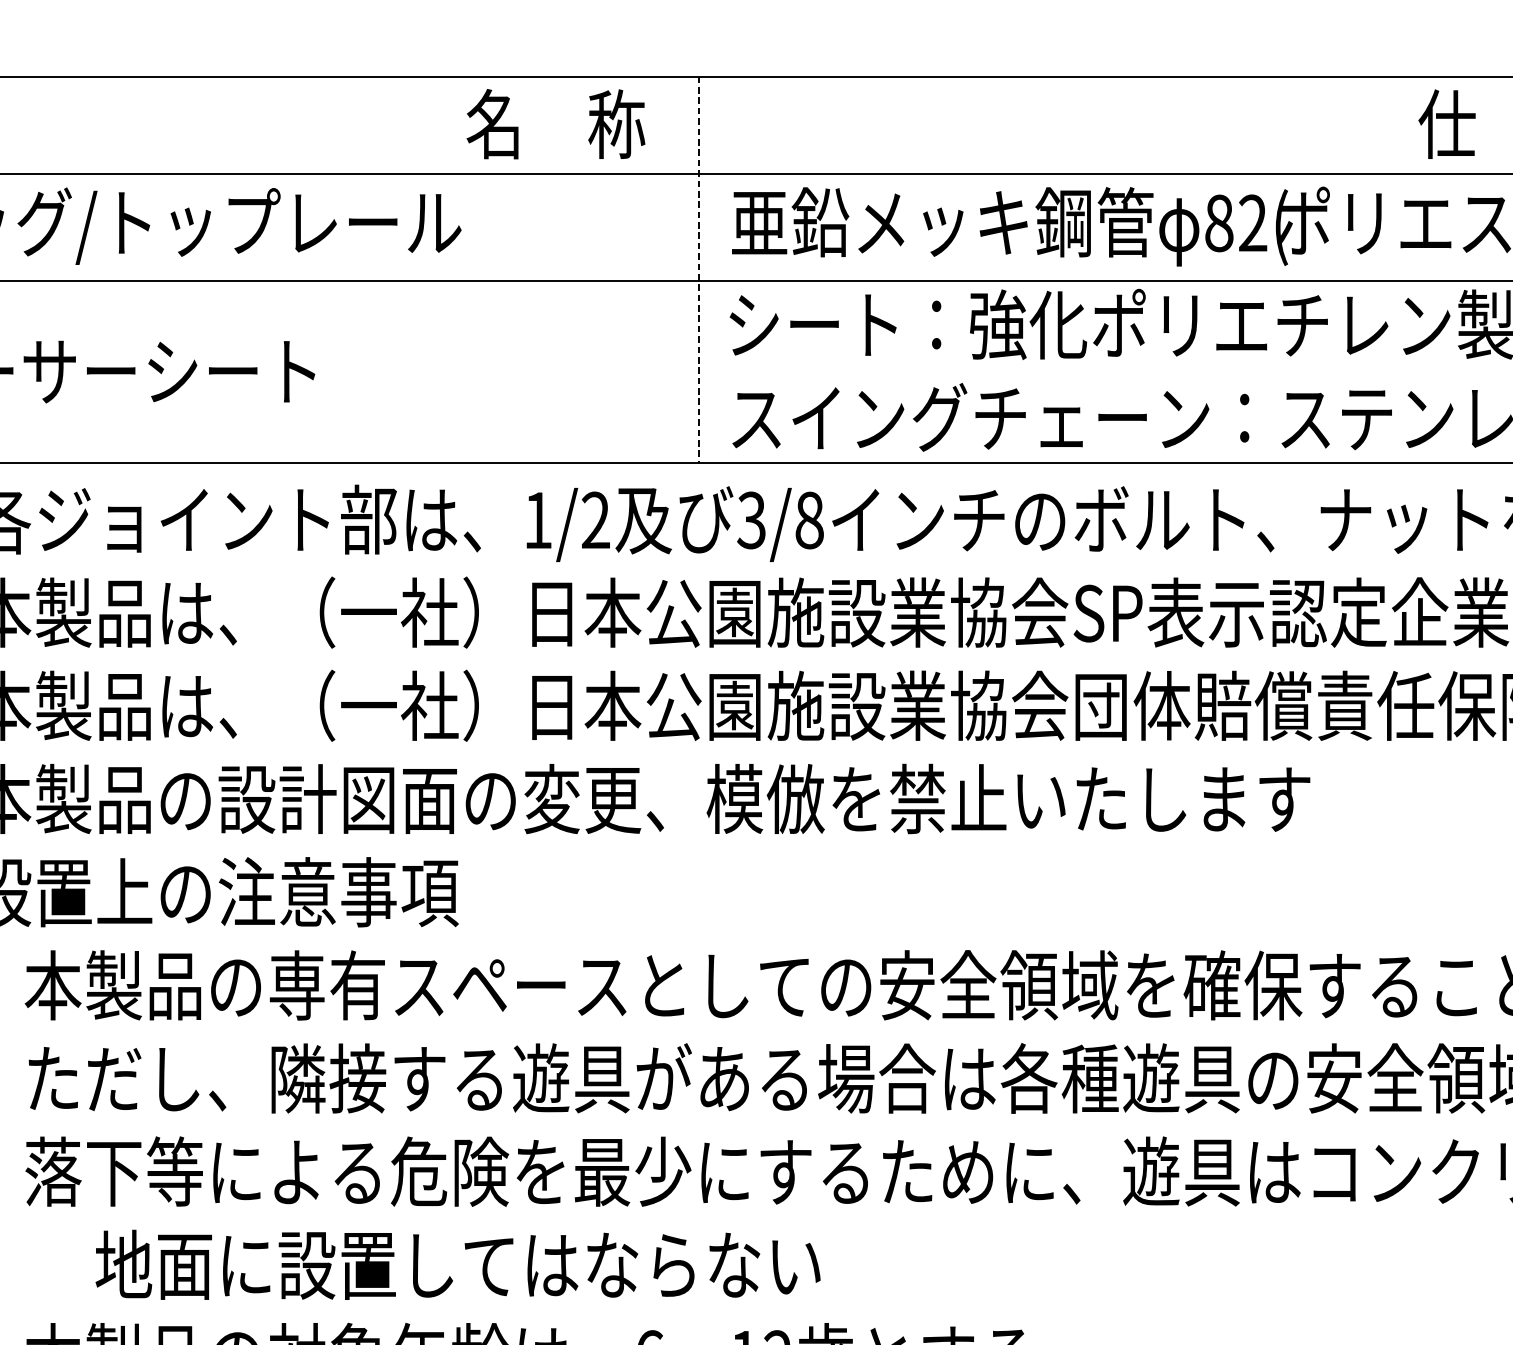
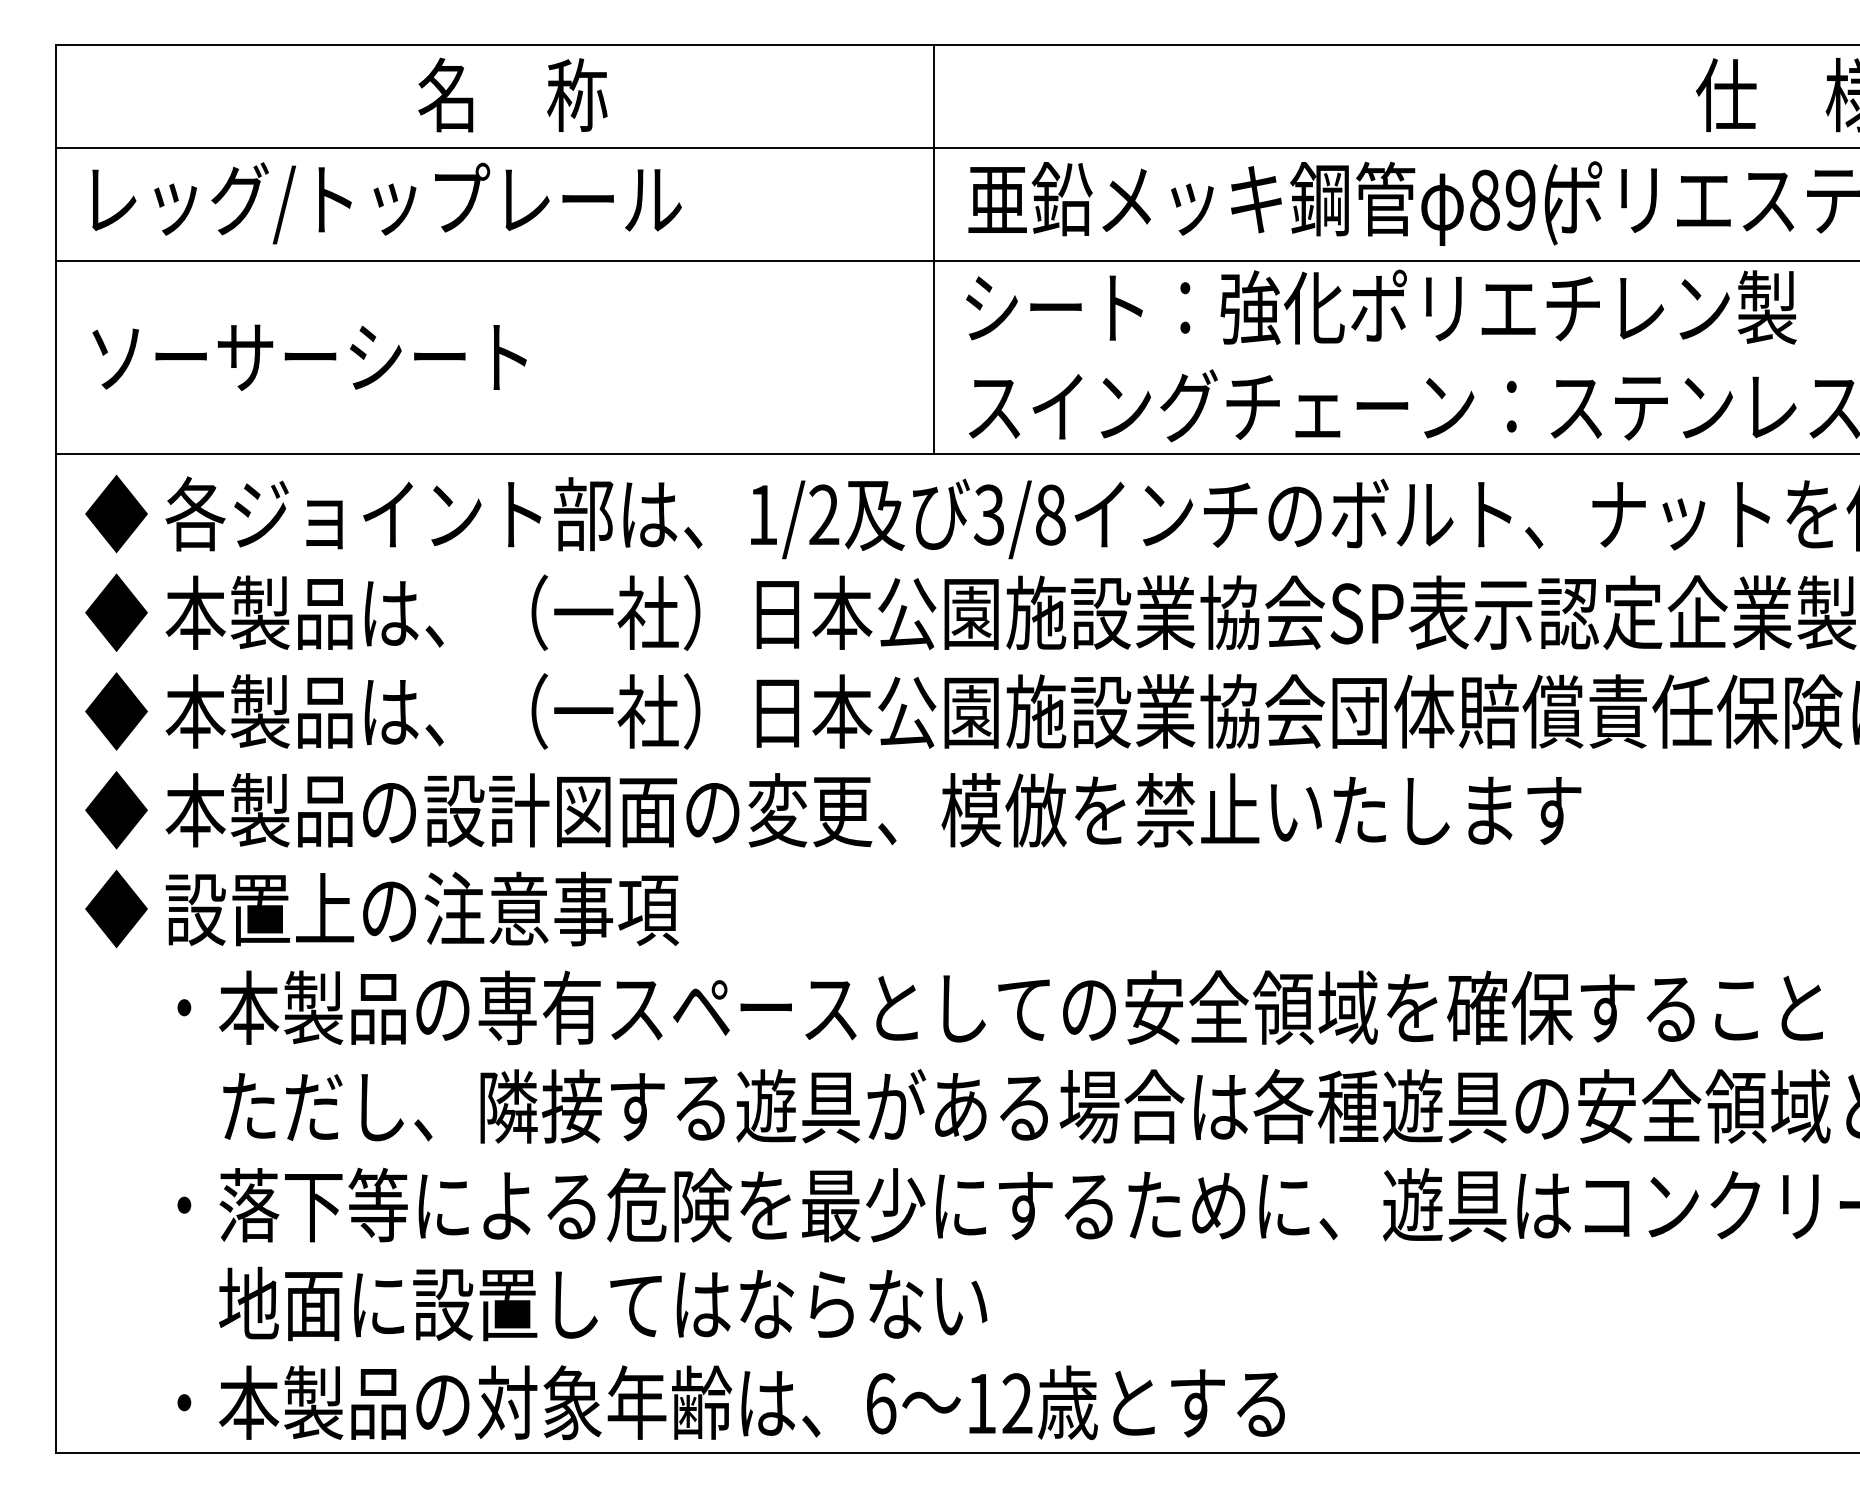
text: (555, 123) -> (512, 94), moved
text: (1252, 223) -> (1520, 200), 82( -> 89(
line: (699, 269) -> (933, 249), dashed -> solid
text: (458, 1264) -> (603, 1303), moved

